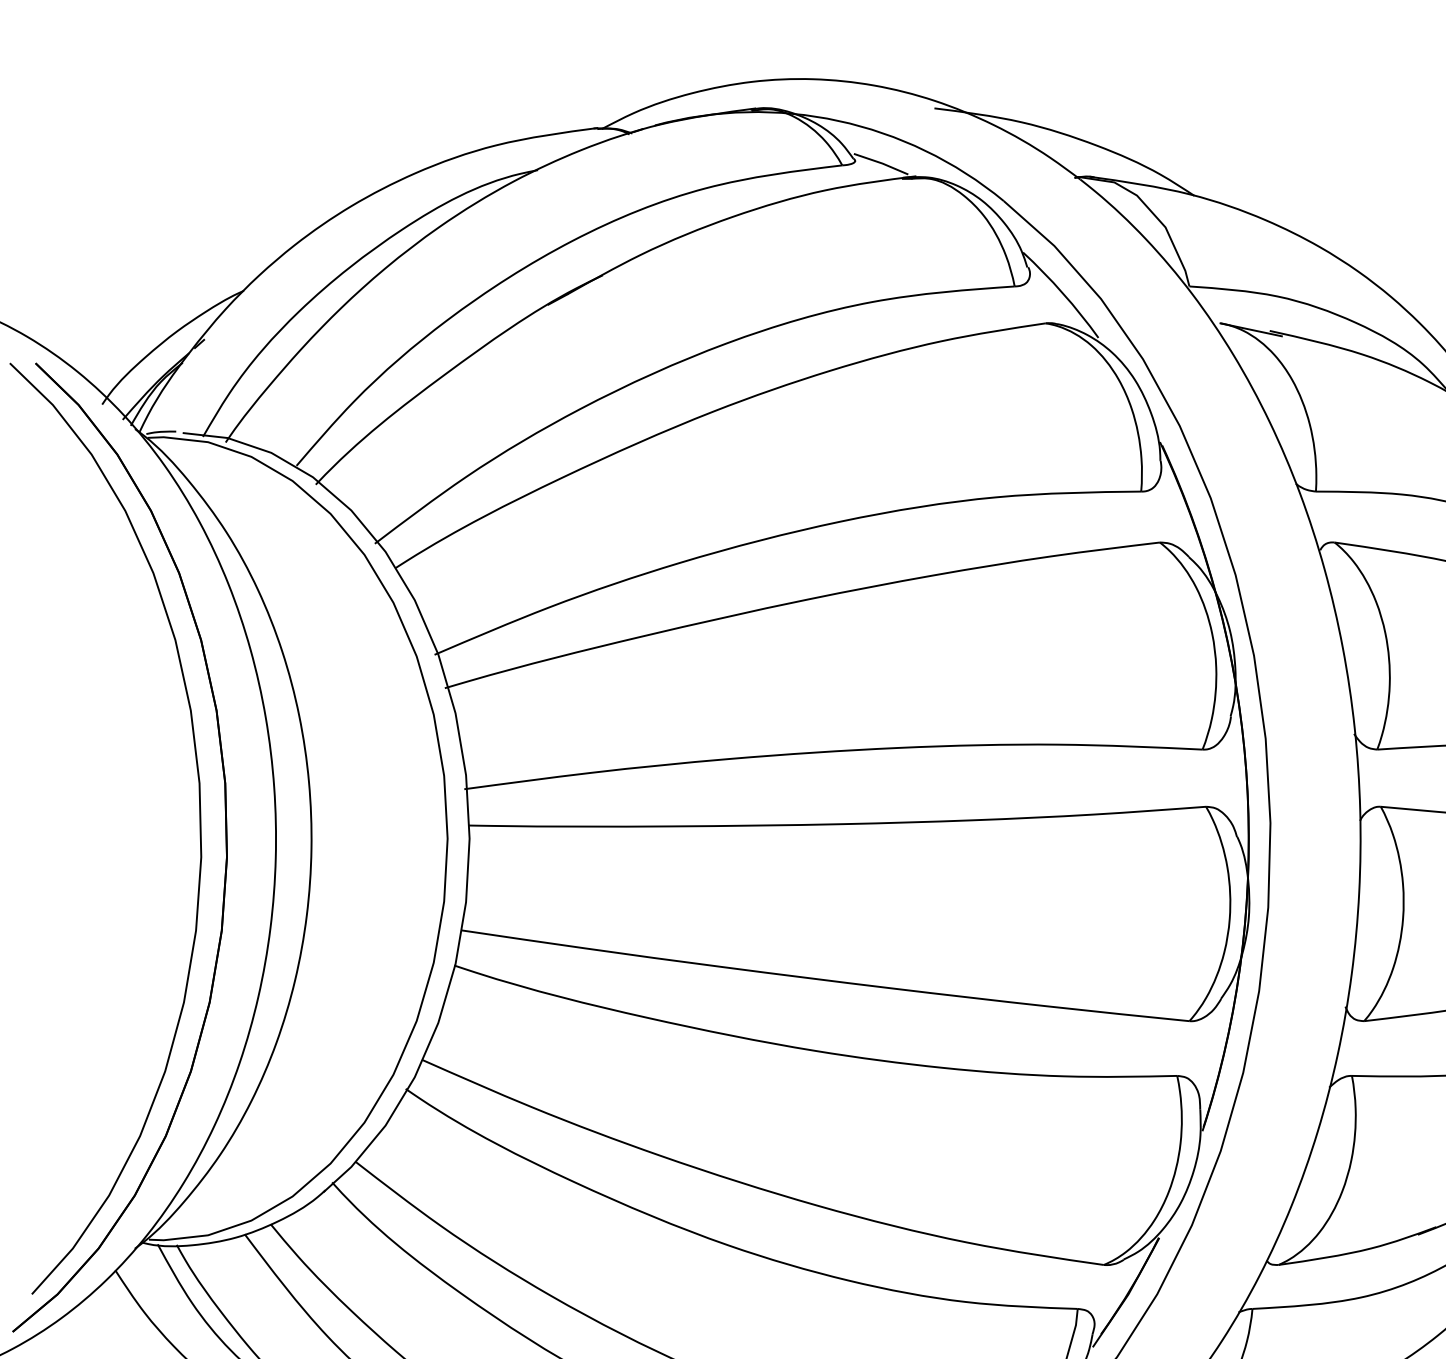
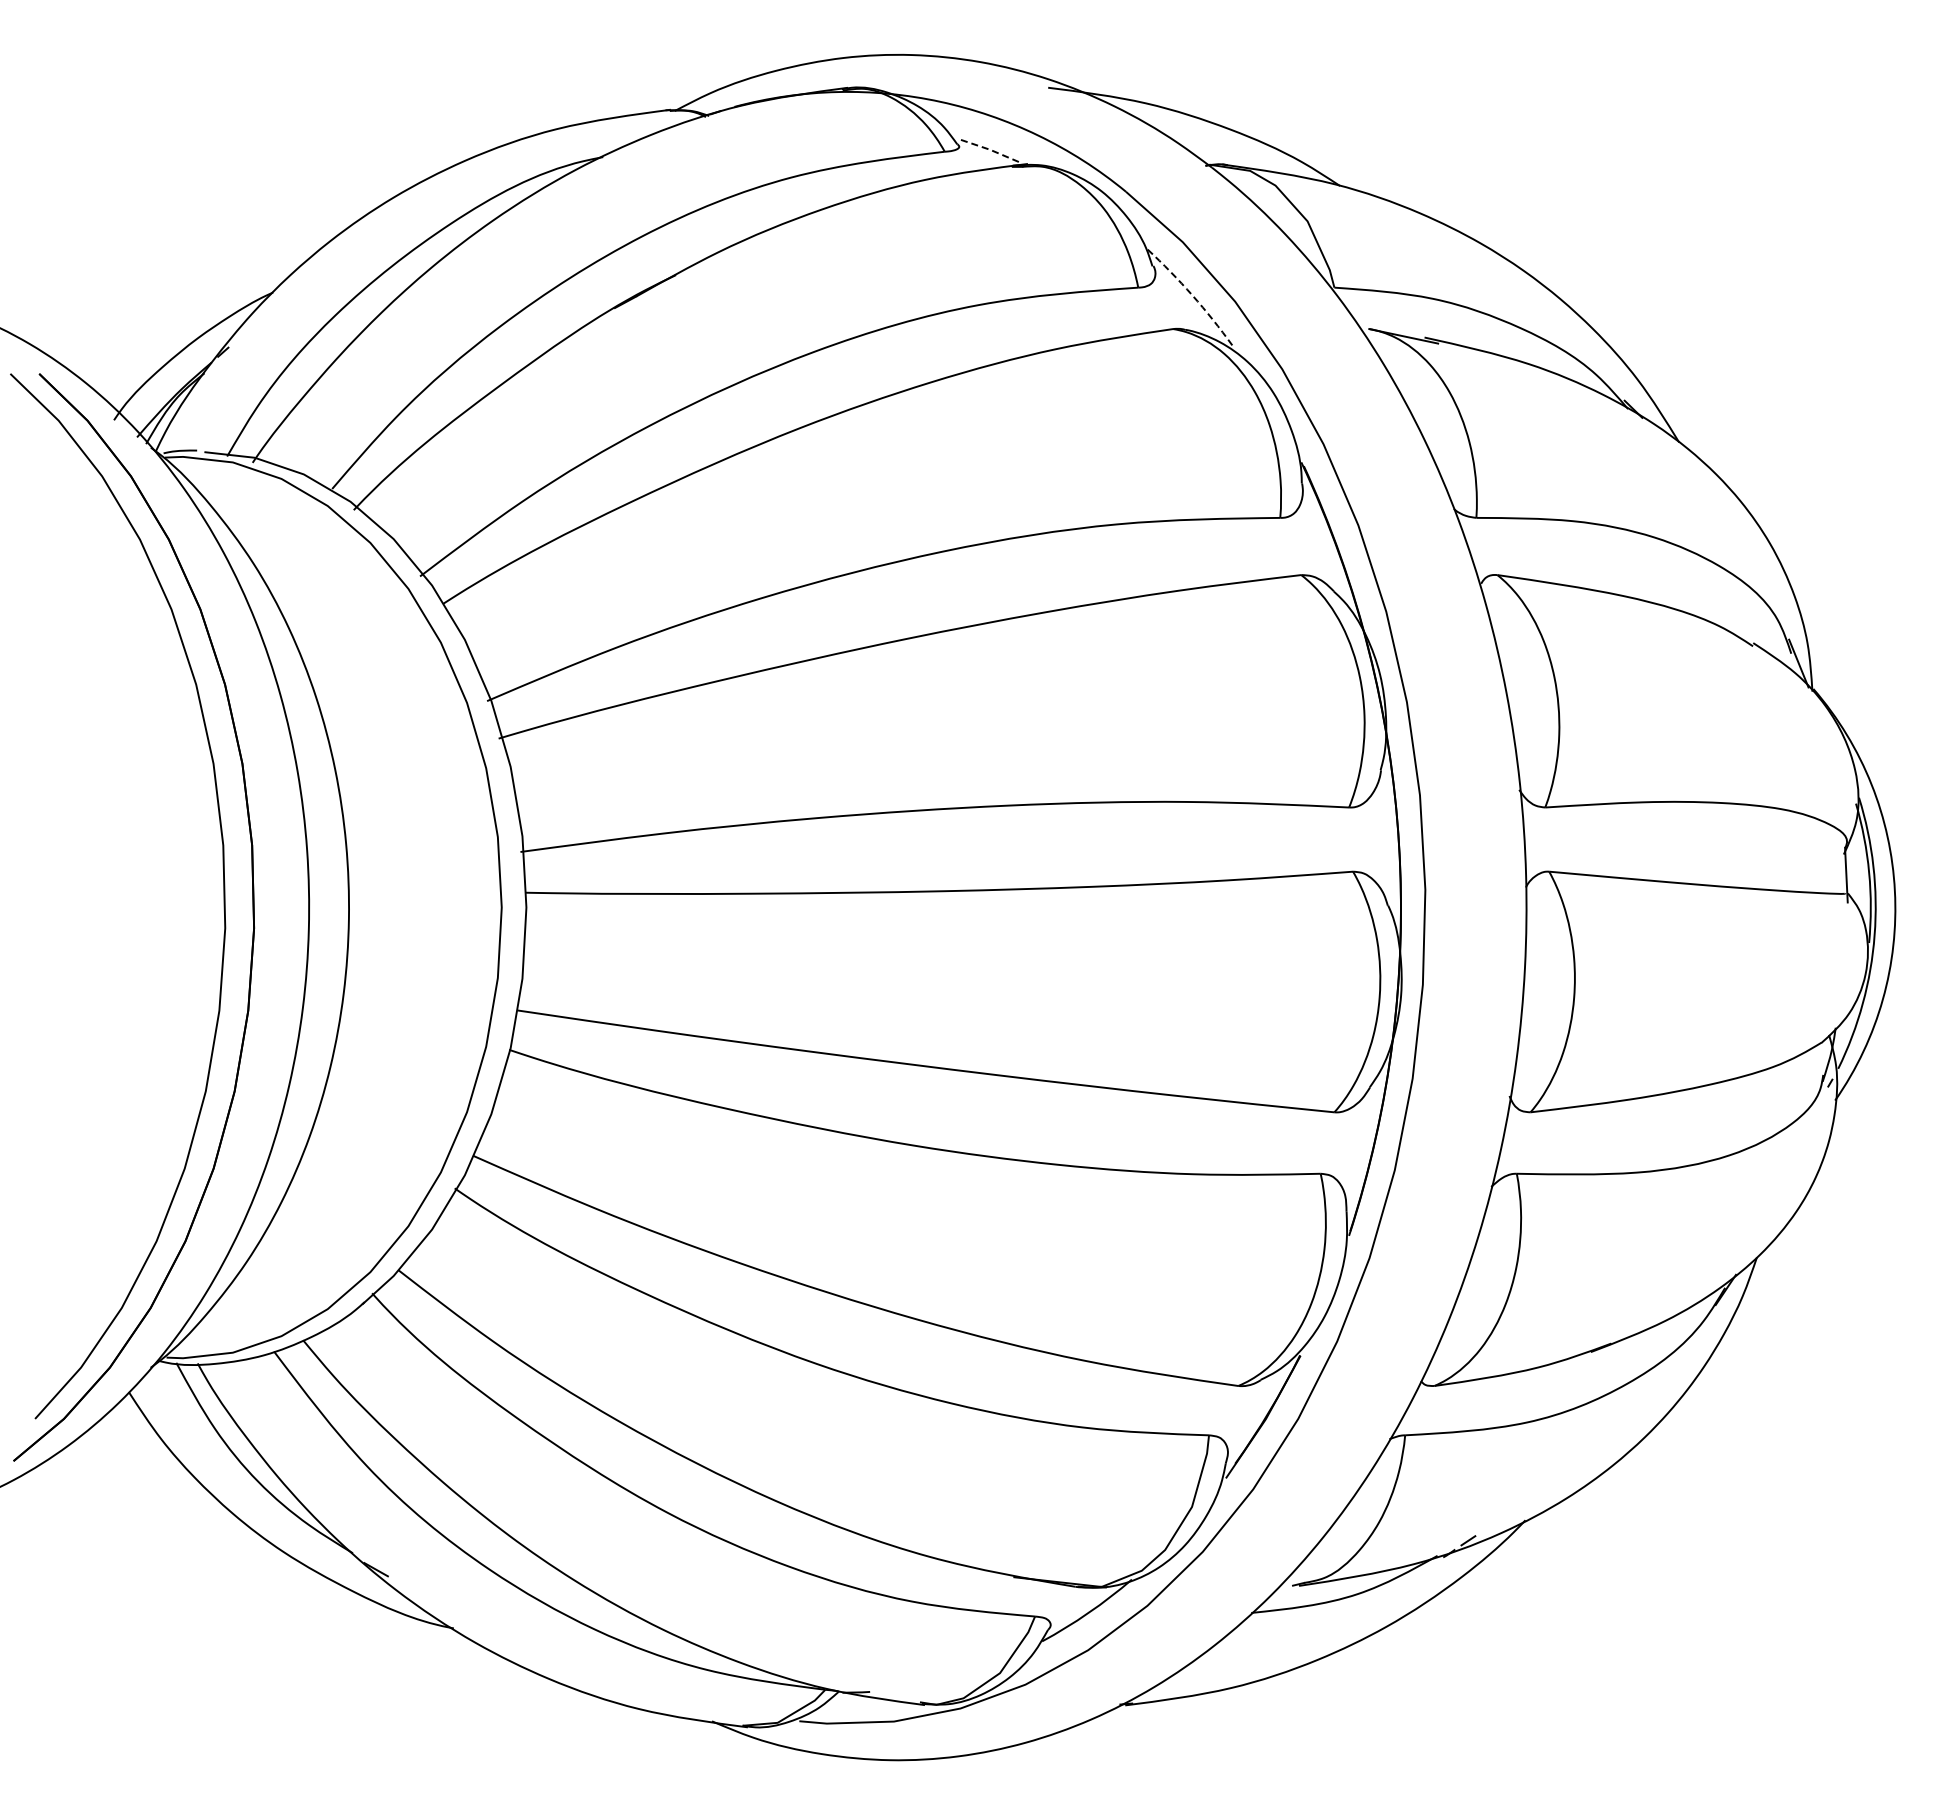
line: (882, 163) -> (989, 149), solid -> dashed
arc: (1063, 293) -> (1192, 295), solid -> dashed

